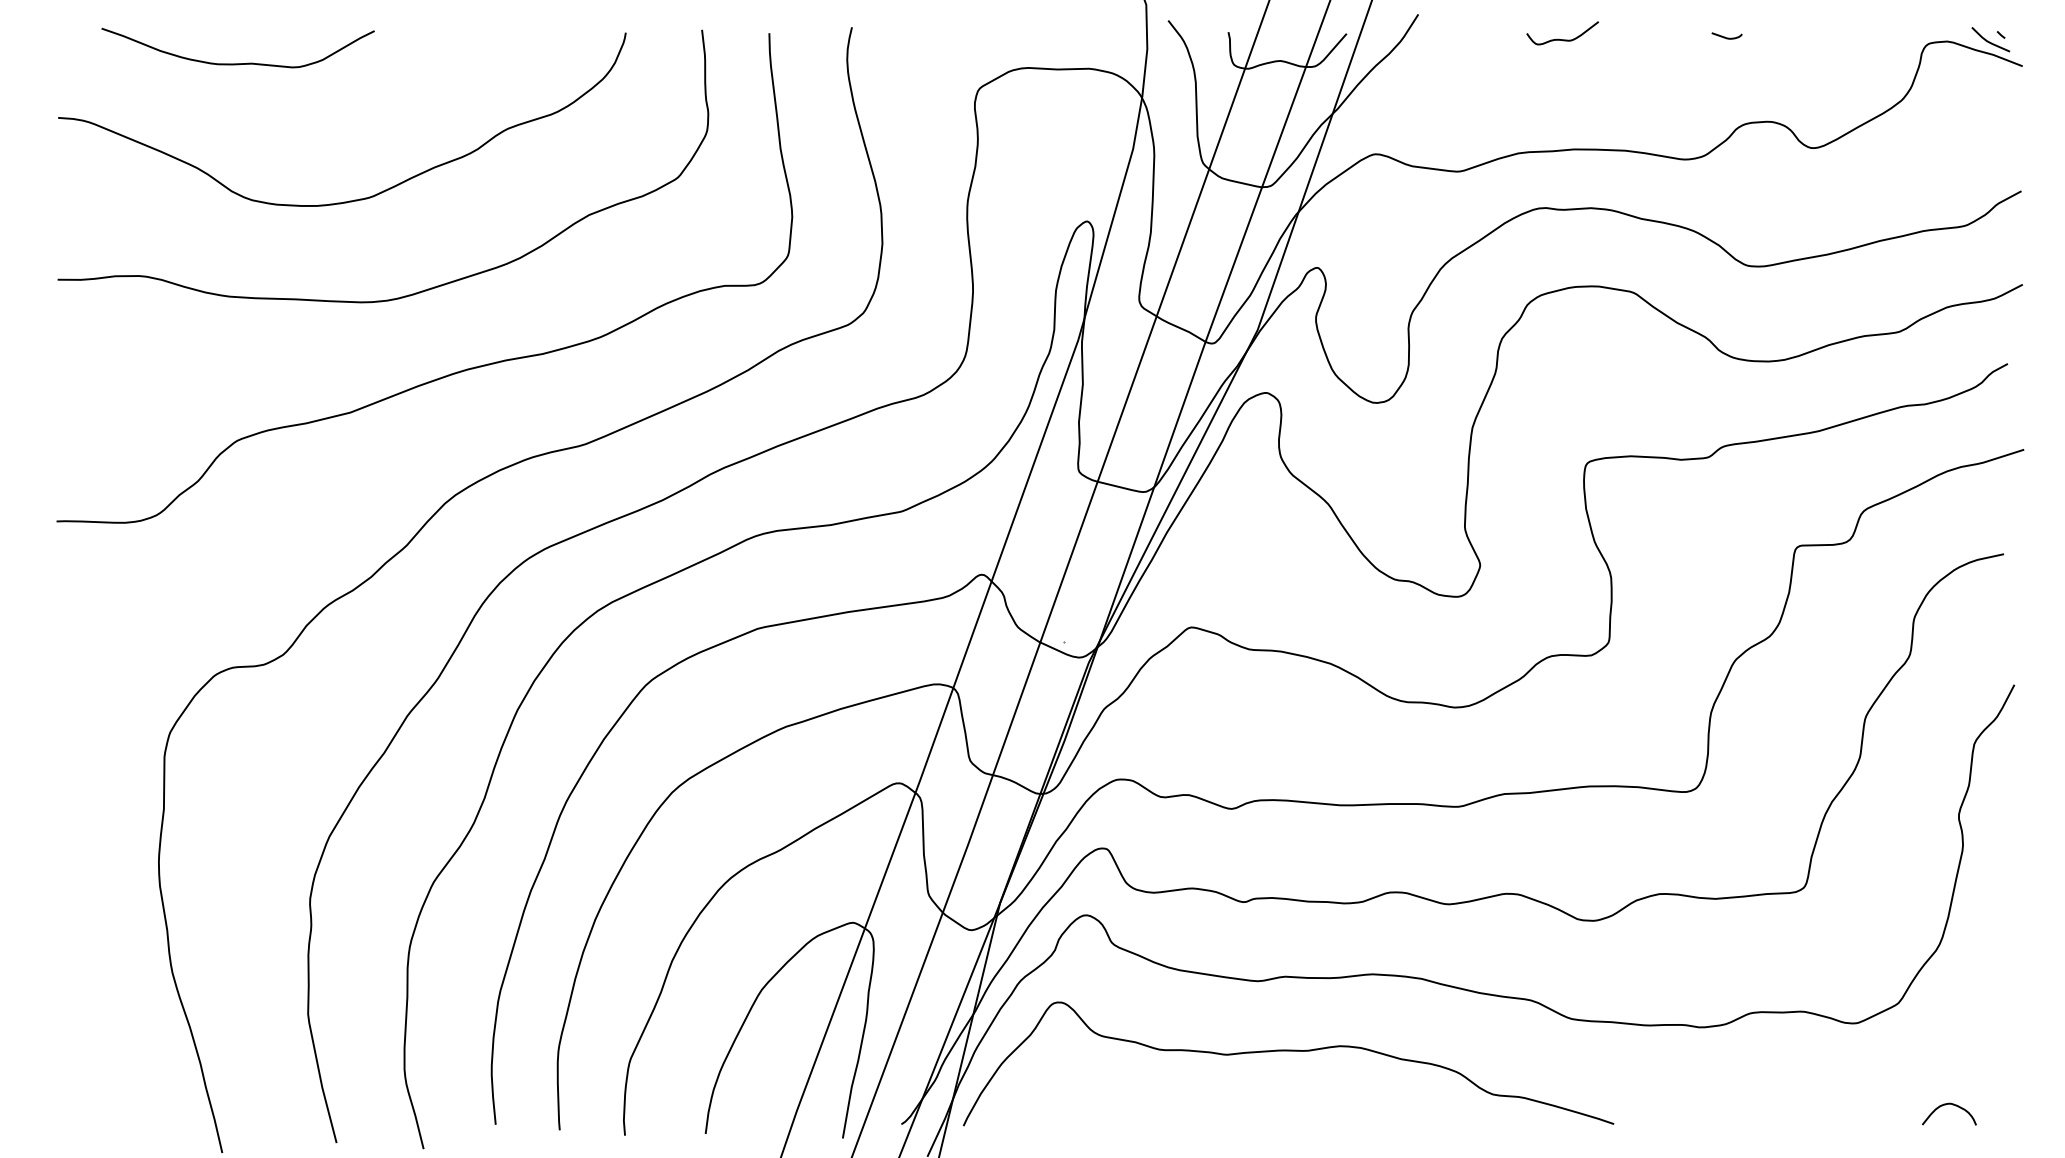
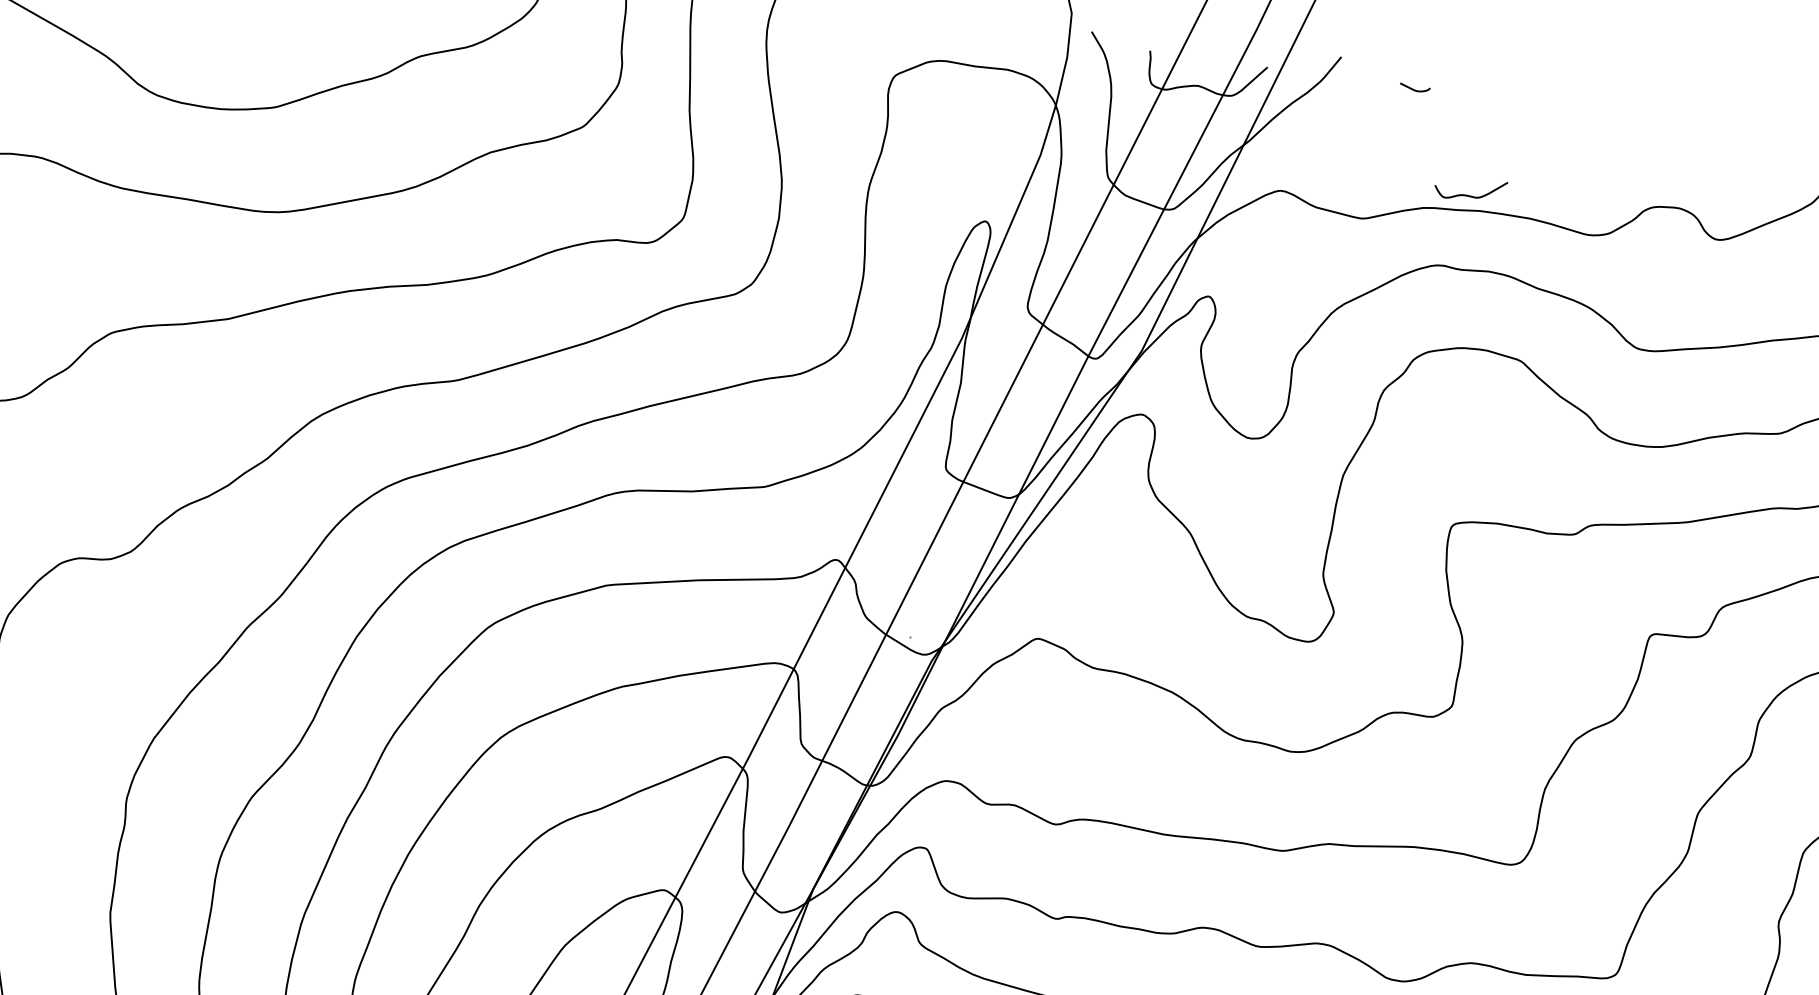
curve: (1725, 36) -> (1413, 88), moved
curve: (1559, 38) -> (1466, 194), moved

